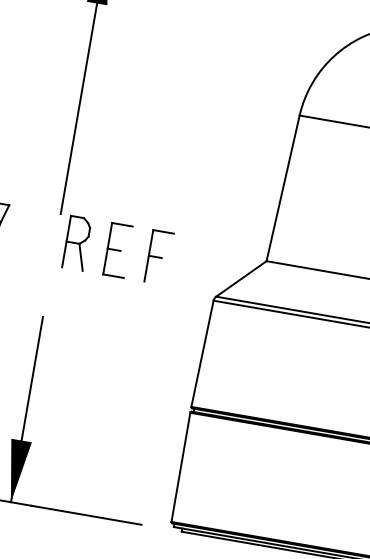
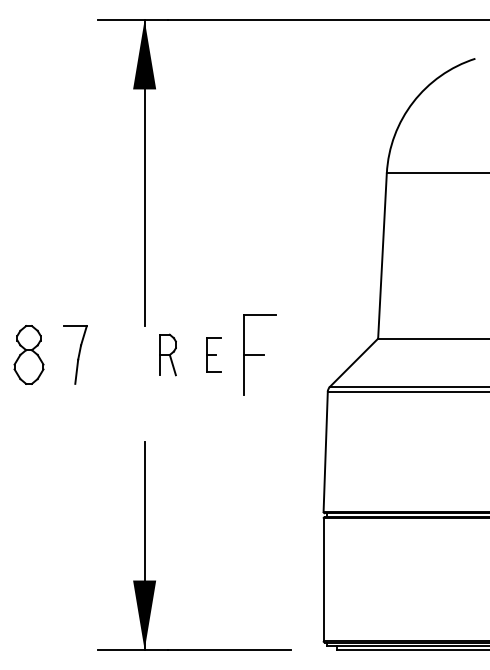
part: (76, 242) -> (167, 354), size x0.7
part: (117, 249) -> (213, 354), size x0.6
part: (159, 257) -> (260, 354), size x1.4

